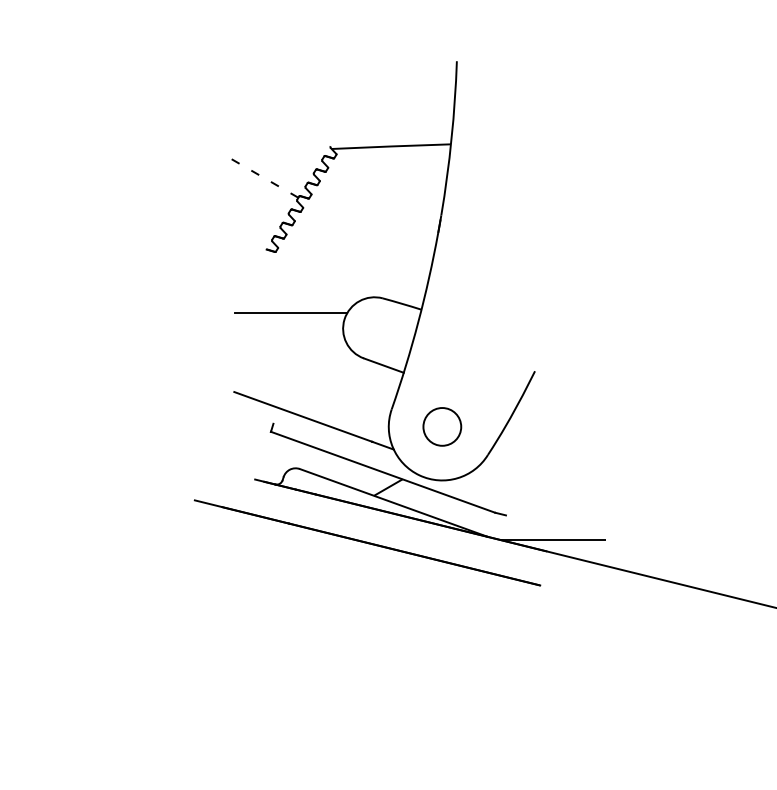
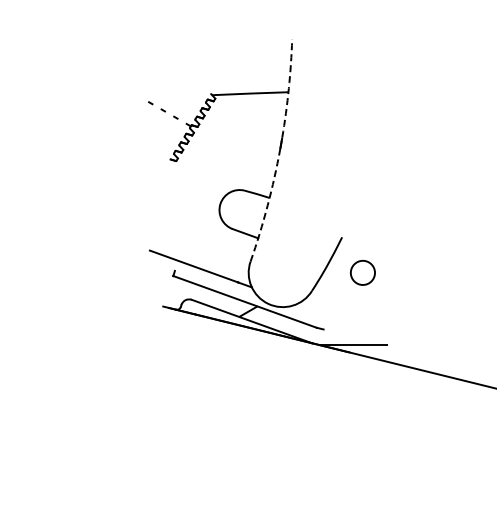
arc: (451, 138) -> (288, 88), solid -> dashed
line: (291, 313) -> (186, 200), removed
arc: (418, 321) -> (267, 205), solid -> dashed
circle: (441, 426) -> (362, 272), moved
line: (366, 542) -> (234, 346), removed

